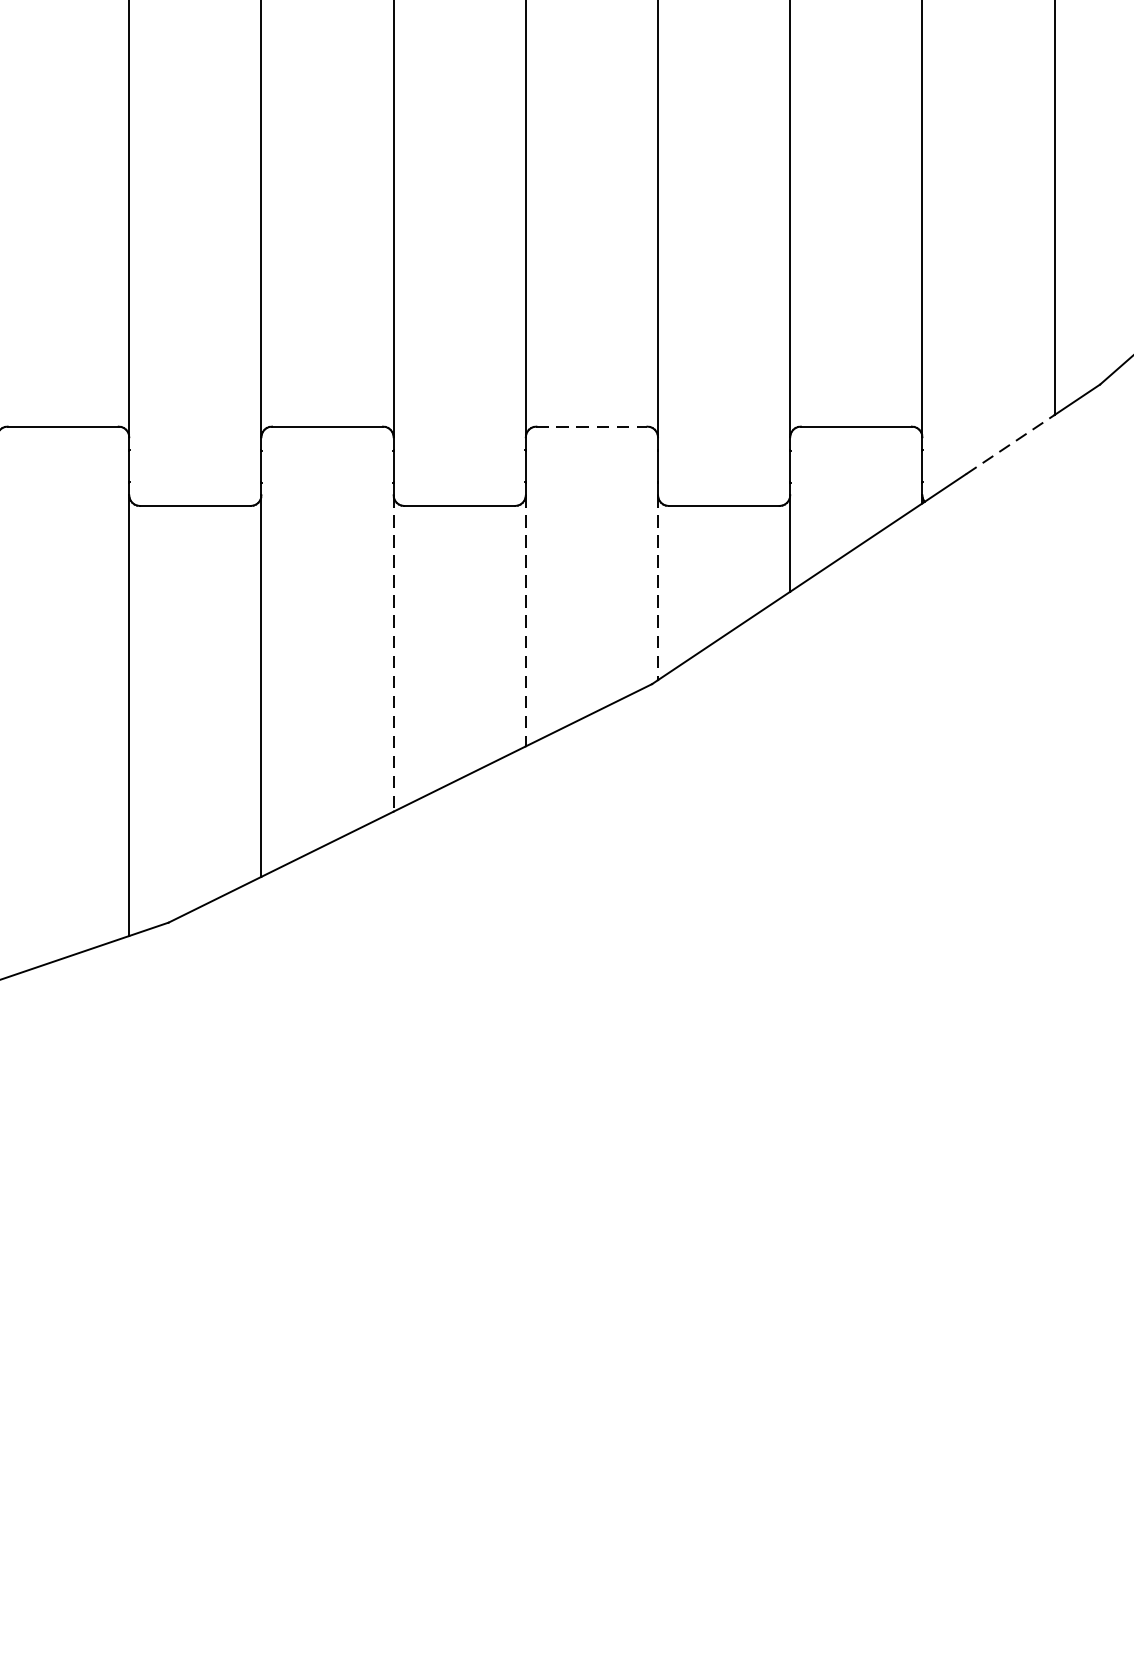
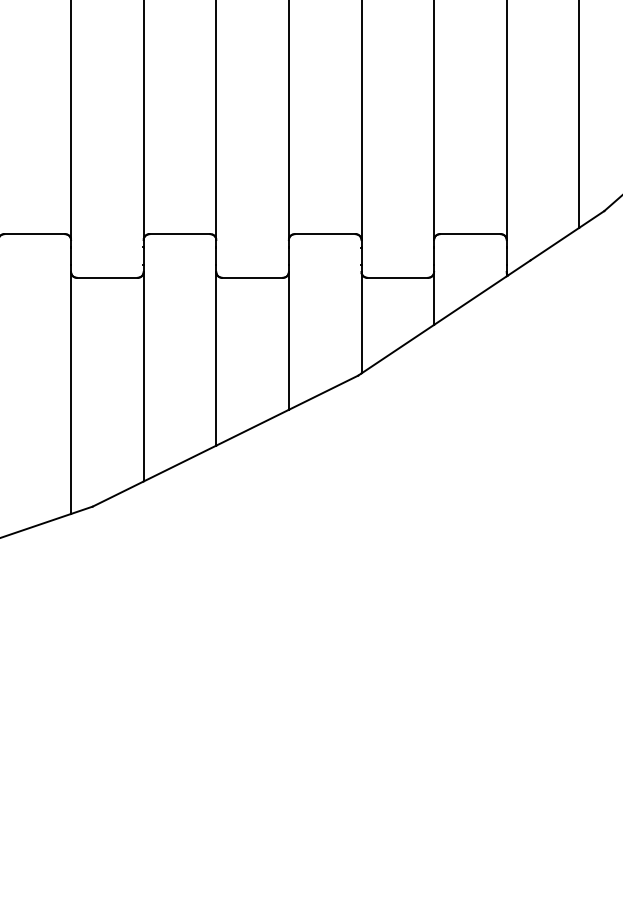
line: (592, 427) -> (325, 234), dashed -> solid
line: (1011, 443) -> (555, 243), dashed -> solid
line: (658, 587) -> (361, 322), dashed -> solid
line: (525, 620) -> (288, 340), dashed -> solid
line: (394, 652) -> (216, 358), dashed -> solid

